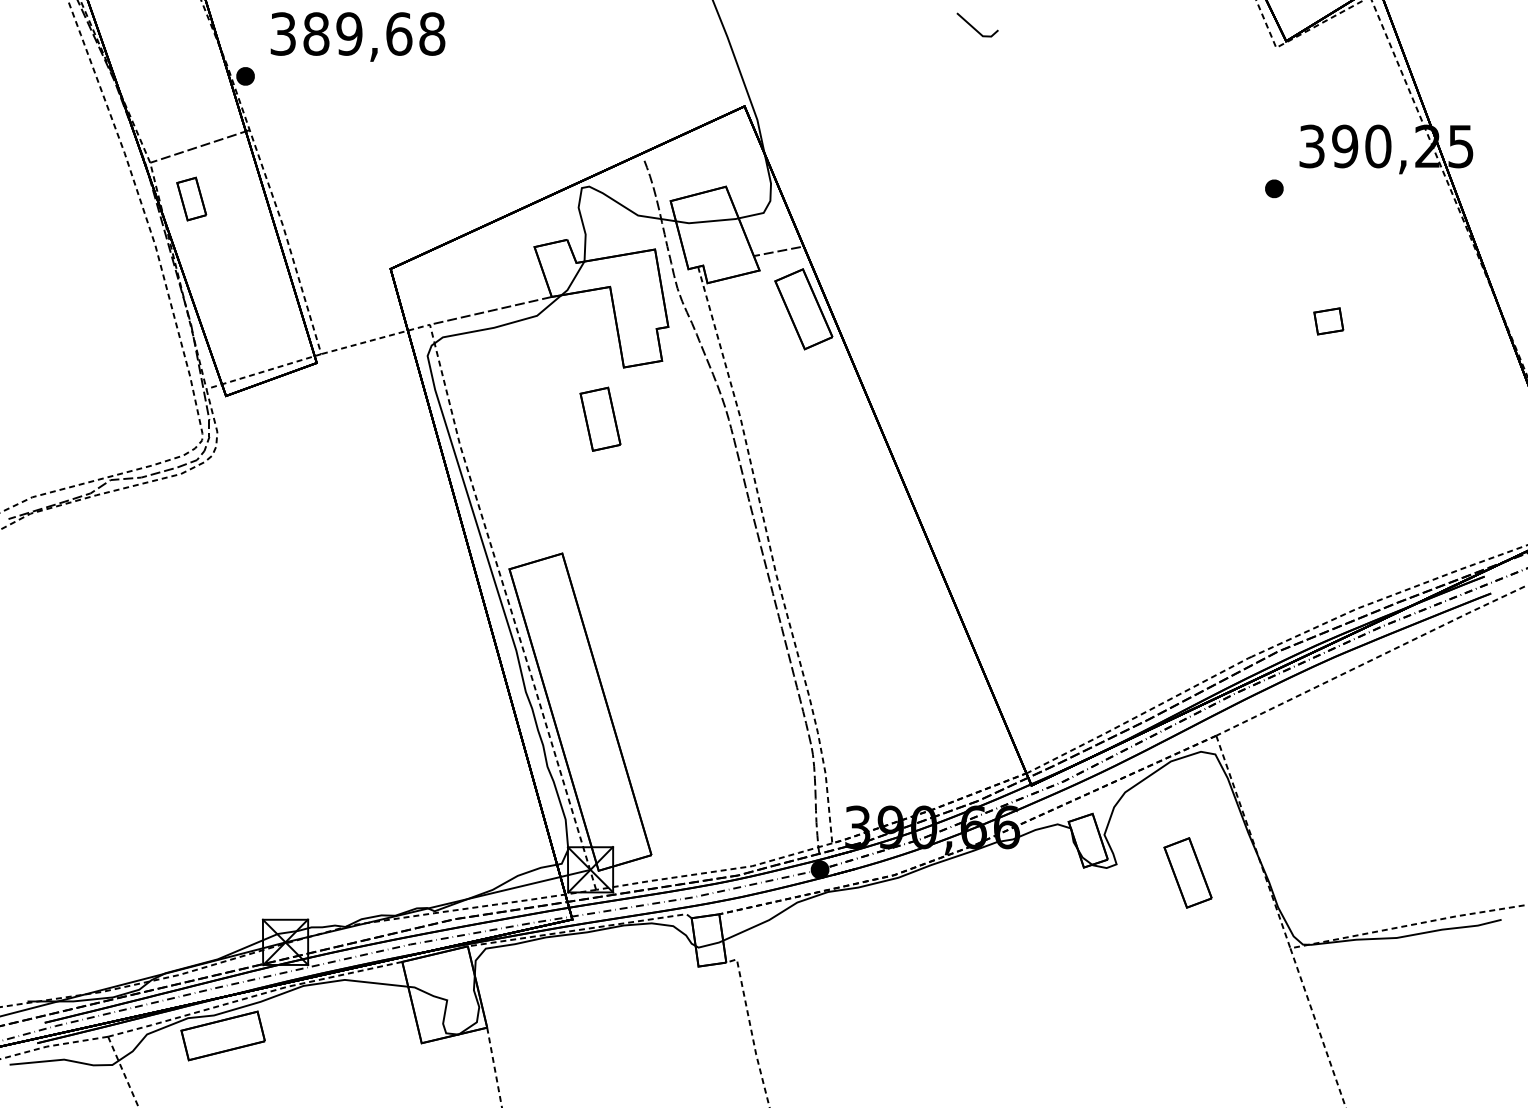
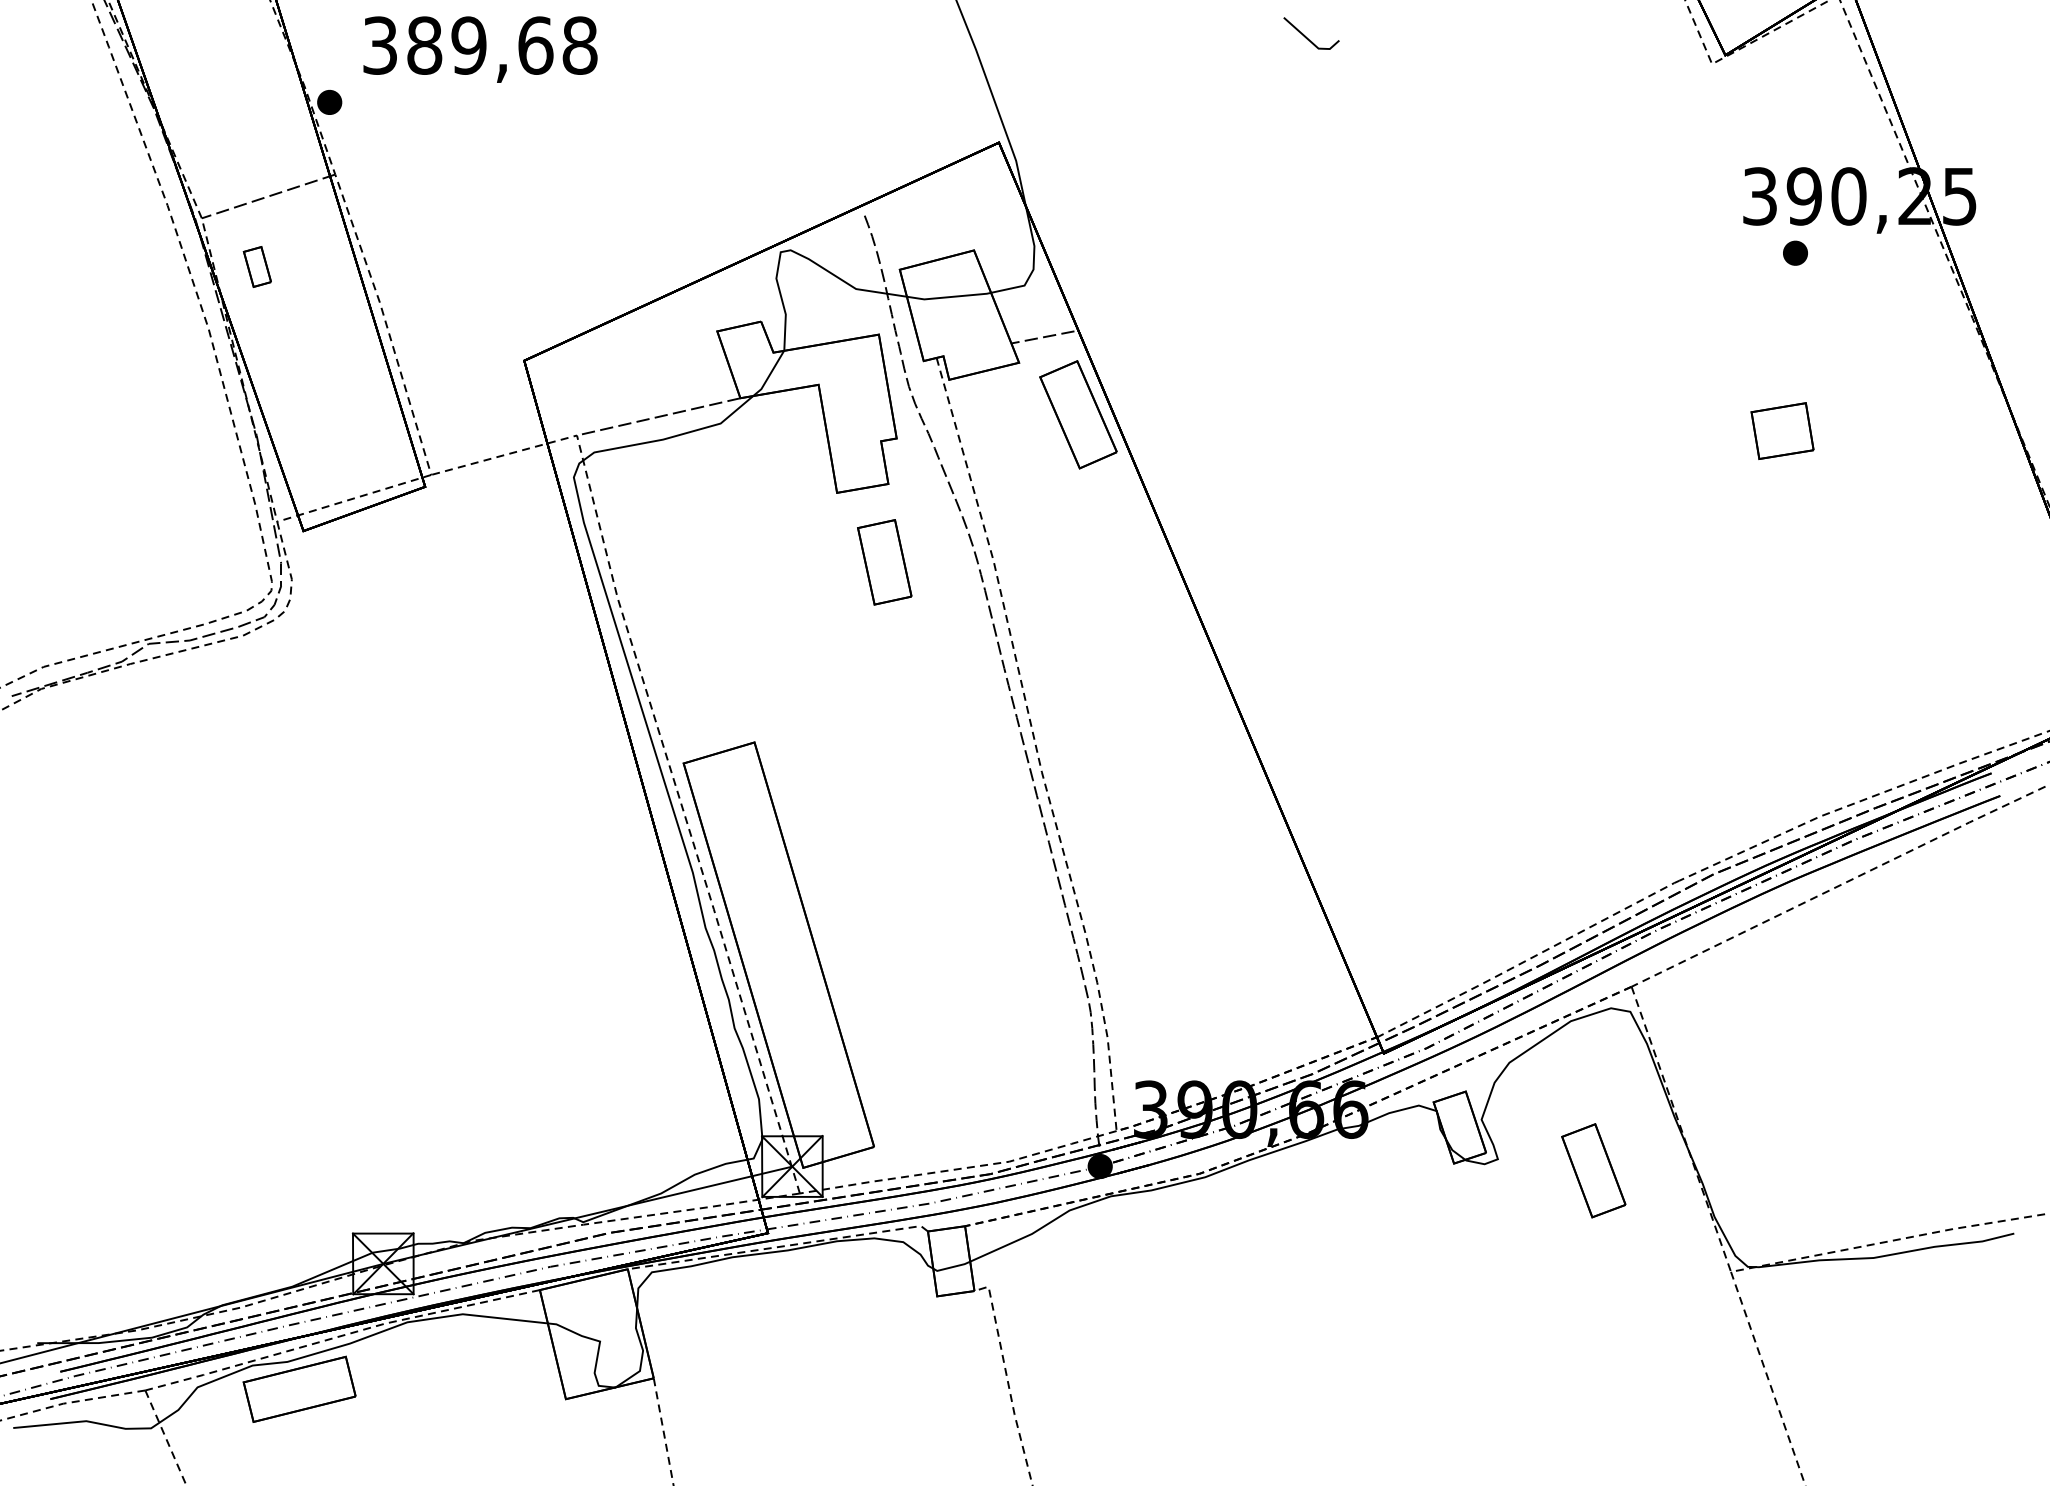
part: (1274, 188) -> (1795, 252), moved
part: (191, 198) -> (257, 266), size x0.7
part: (1328, 321) -> (1782, 430), size x1.6
part: (600, 419) -> (884, 562), moved

